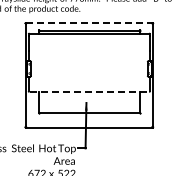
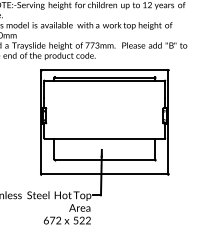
line: (90, 23) -> (105, 70), dashed -> solid
line: (89, 91) -> (104, 138), dashed -> solid

